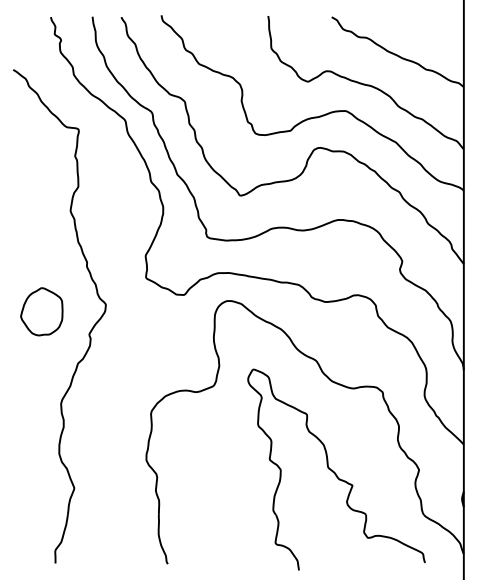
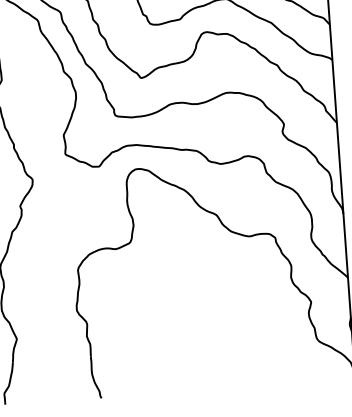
part: (336, 469) -> (240, 306), removed

